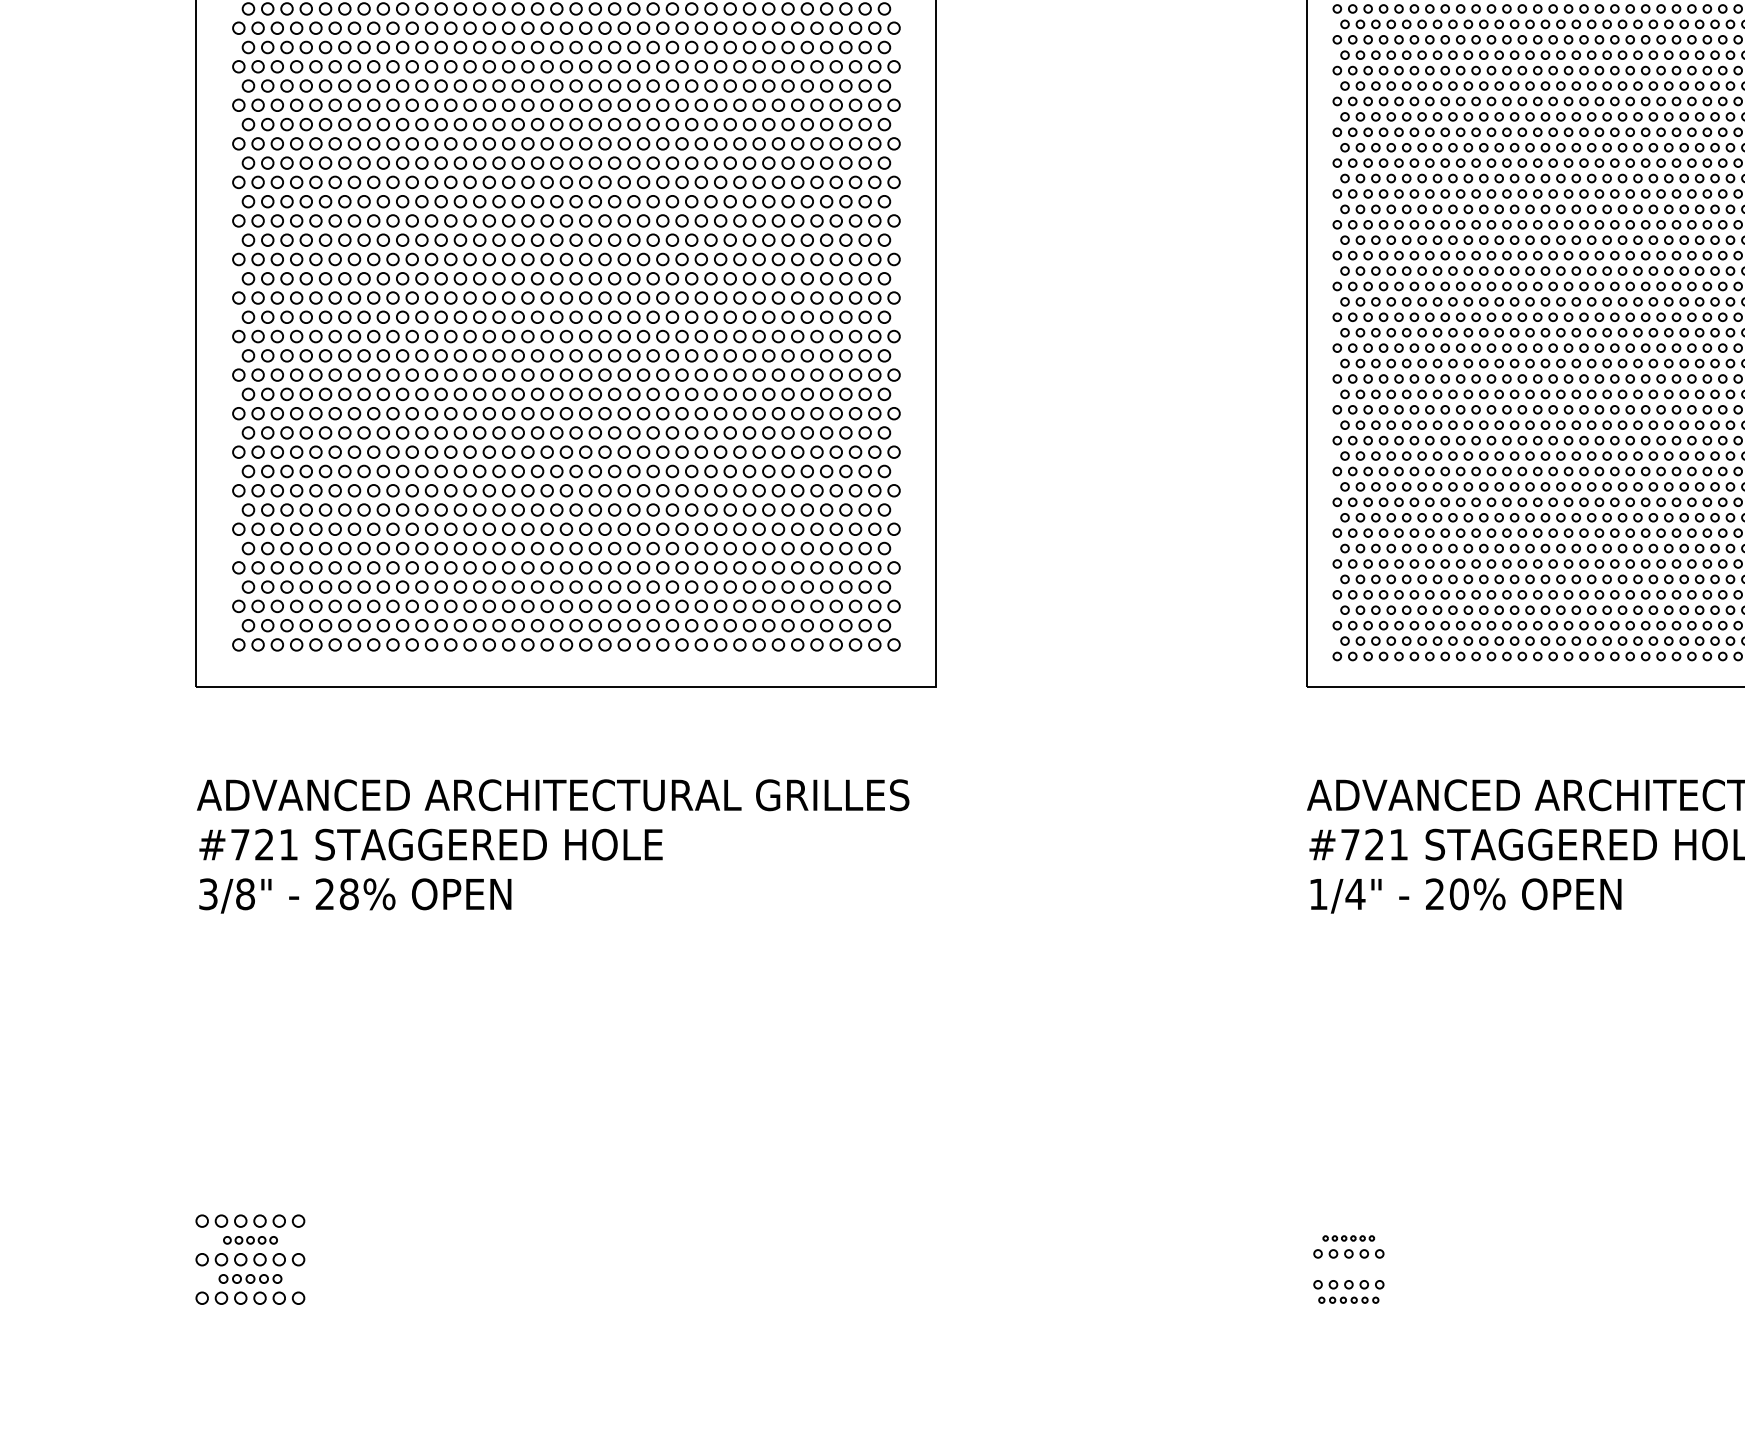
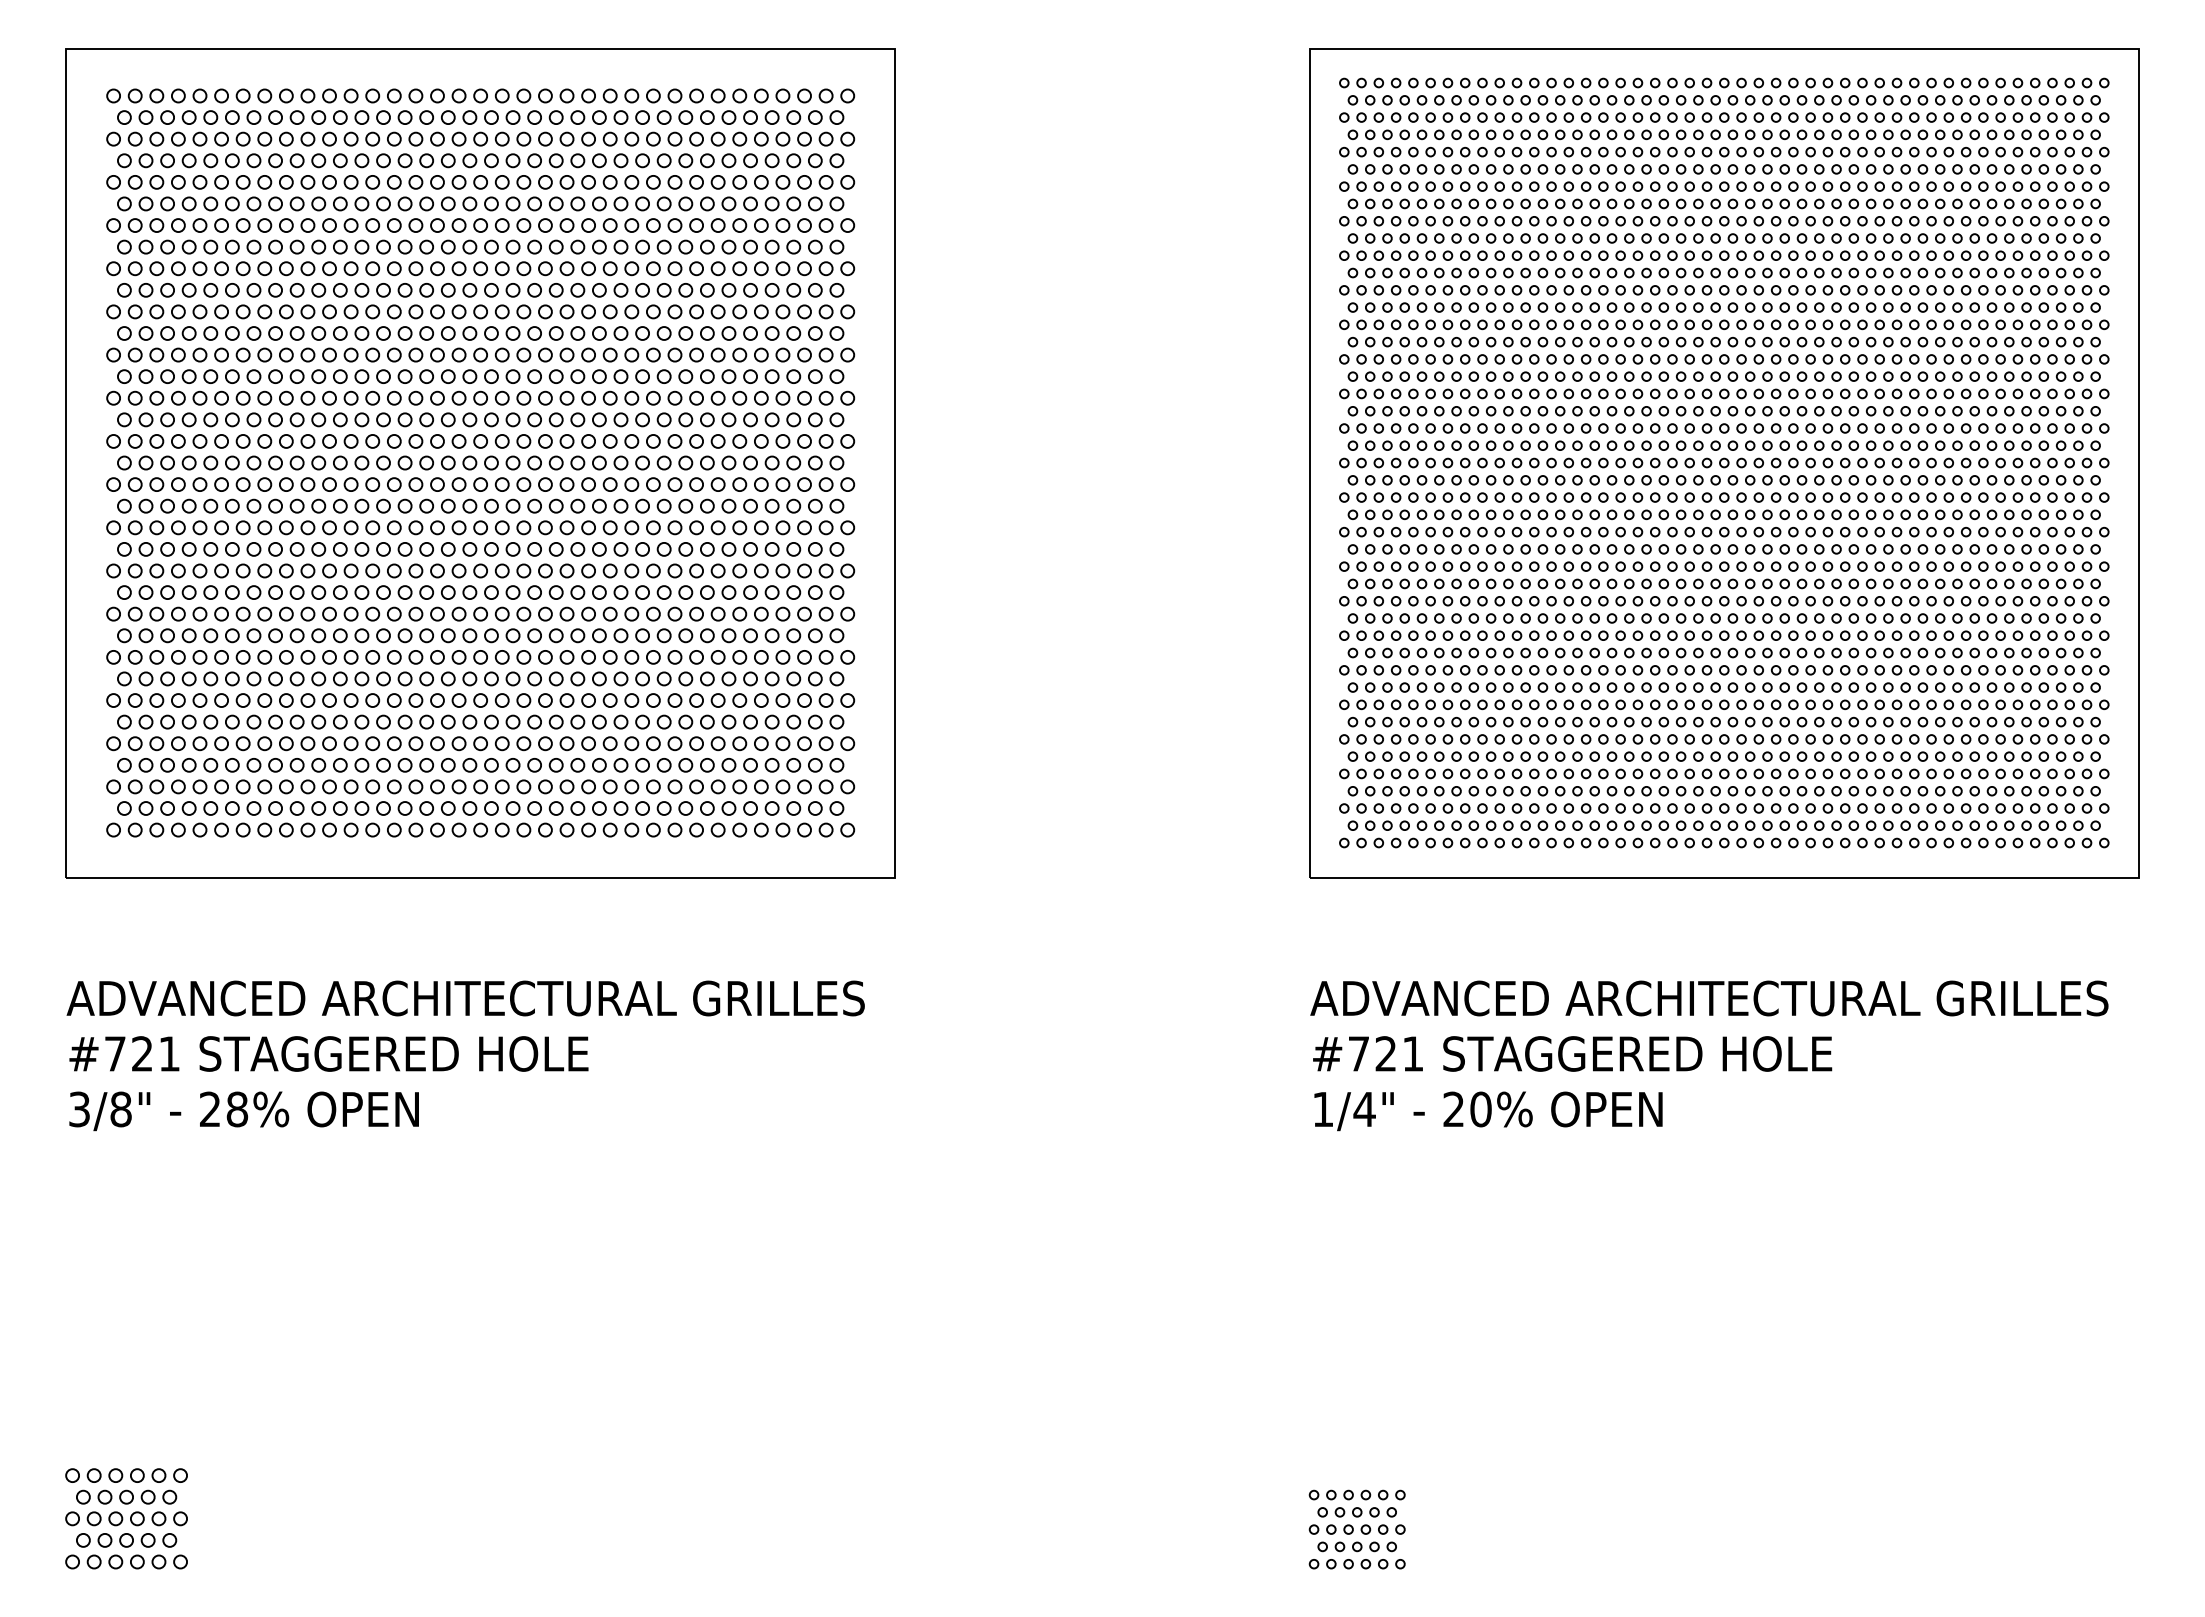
part: (1348, 1237) -> (1356, 1494), size x1.67
part: (250, 1239) -> (126, 1496), size x1.67
part: (1348, 1269) -> (1356, 1529), added
part: (250, 1279) -> (126, 1540), size x1.43
part: (1348, 1300) -> (1356, 1564), size x1.43

